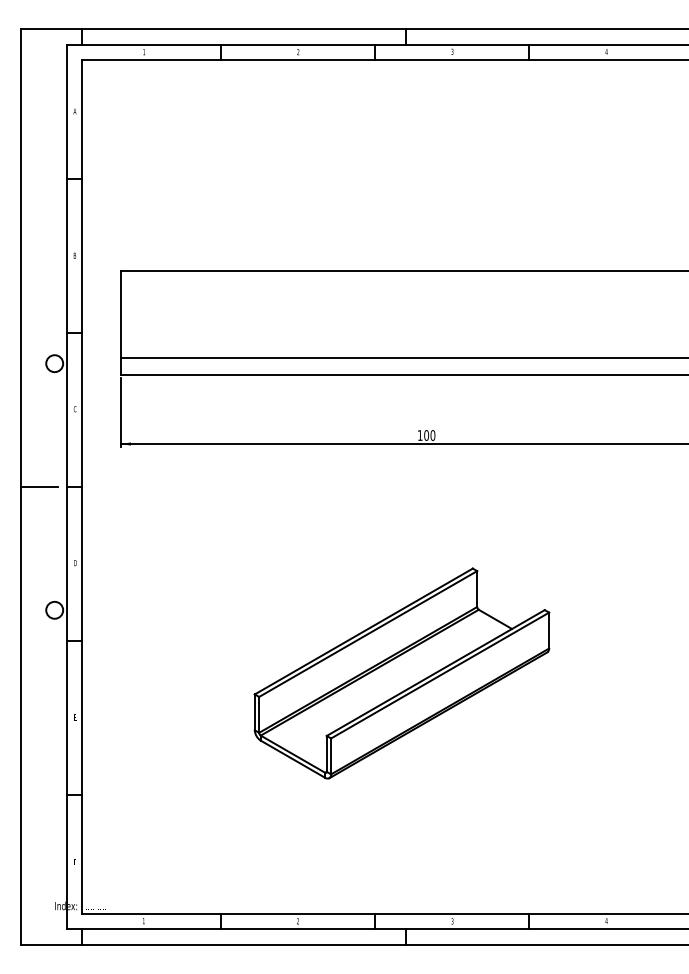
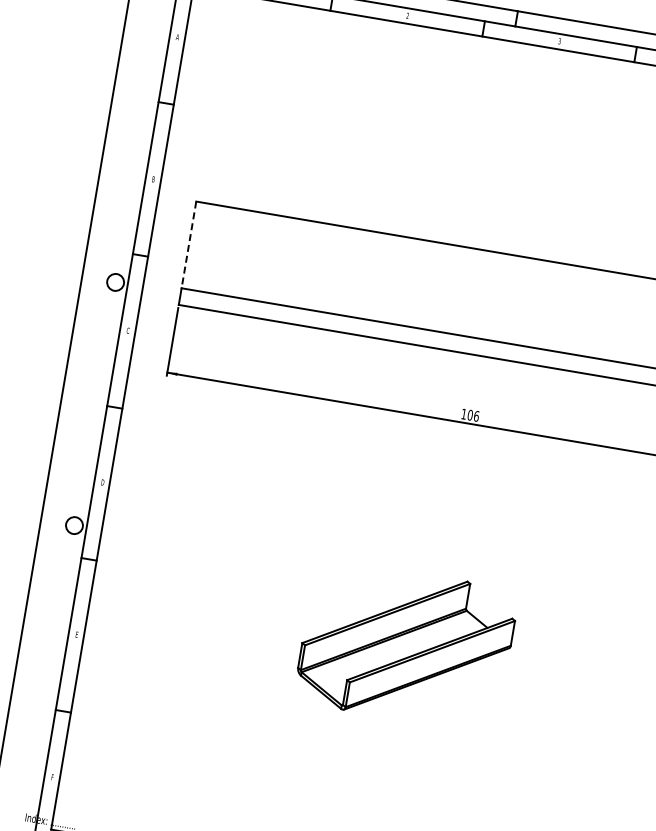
line: (120, 314) -> (188, 244), solid -> dashed
text: (432, 435) -> (476, 416), 100 -> 106
line: (38, 487) -> (78, 401), removed
part: (401, 673) -> (405, 645), size x0.7

